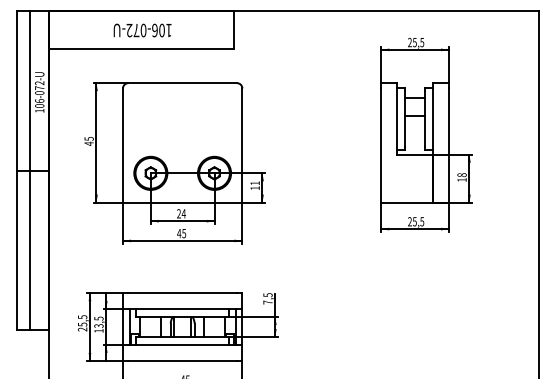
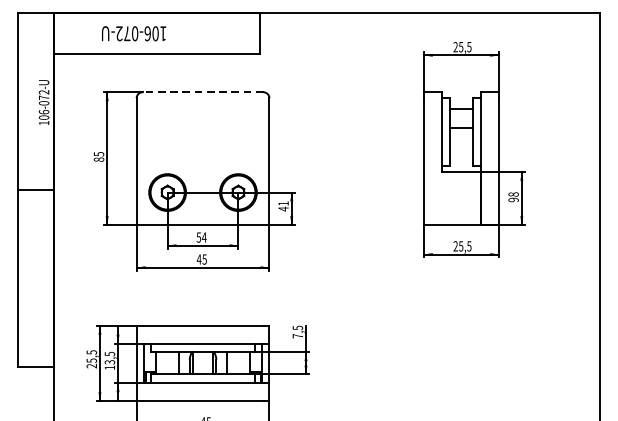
text: (142, 30) -> (133, 33), moved
line: (182, 83) -> (202, 92), solid -> dashed
text: (88, 143) -> (98, 159), 45 -> 85
line: (29, 170) -> (32, 189), removed
text: (461, 179) -> (513, 199), 18 -> 98
text: (254, 188) -> (282, 209), 11 -> 41
text: (178, 213) -> (198, 237), 24 -> 54

